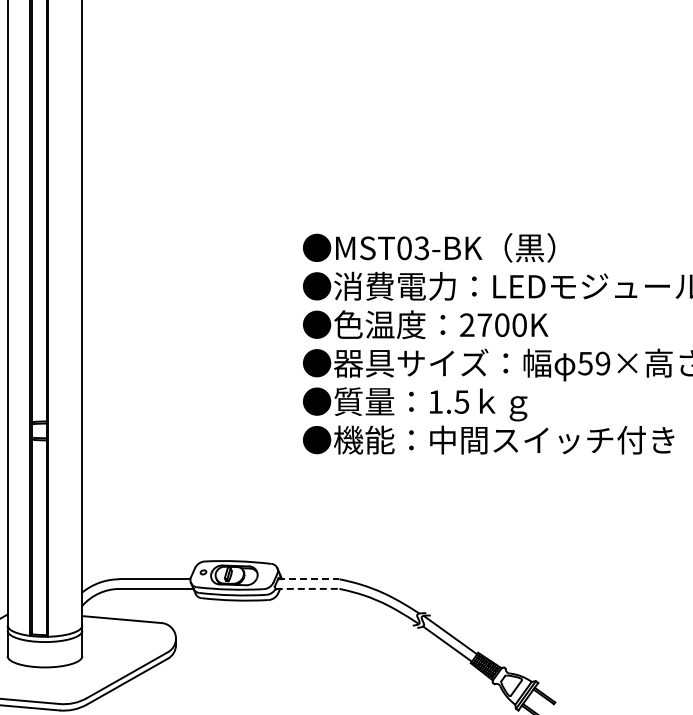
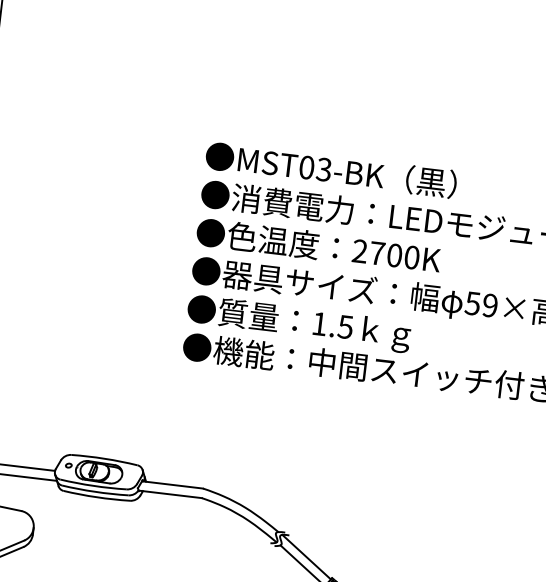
line: (308, 579) -> (172, 485), dashed -> solid
line: (307, 588) -> (170, 493), dashed -> solid

